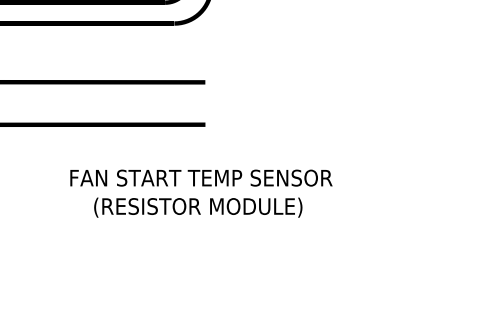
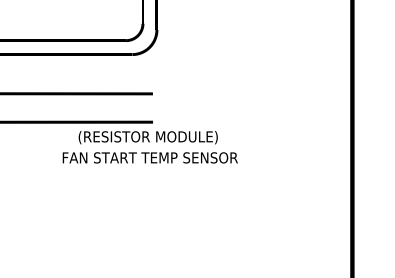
text: (197, 207) -> (147, 137), moved

